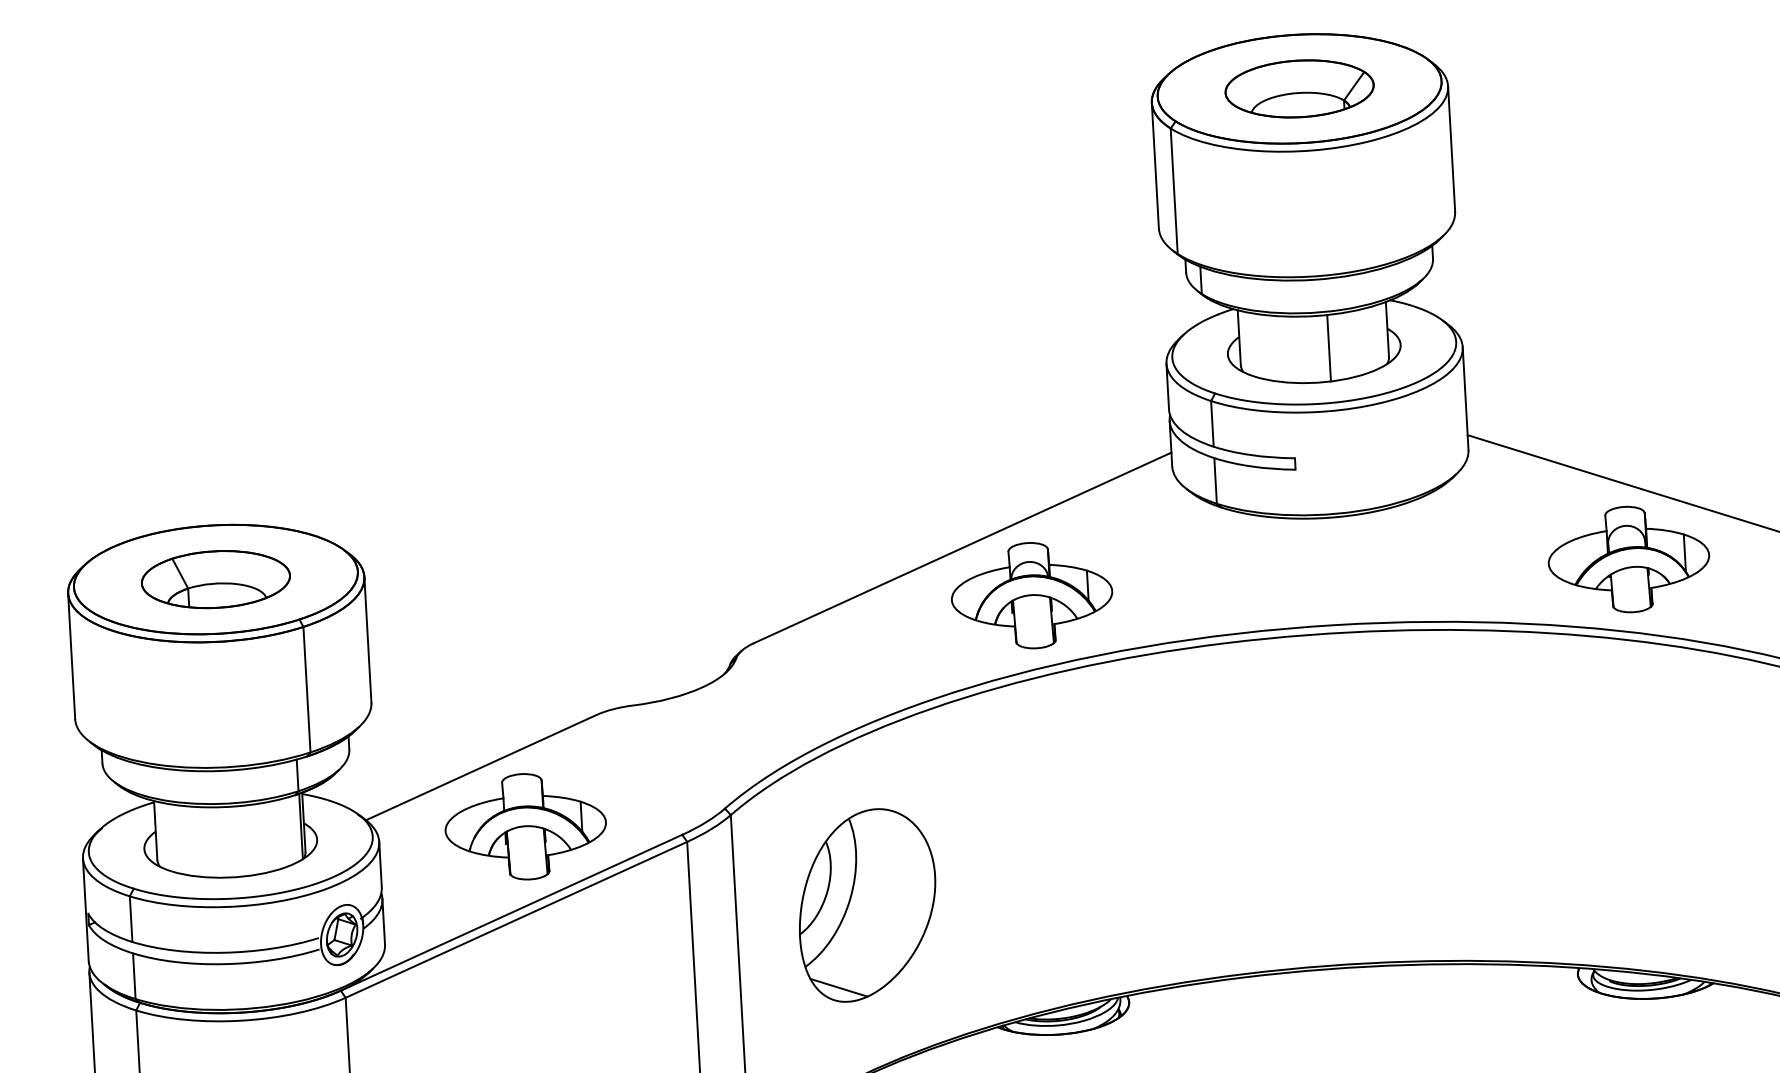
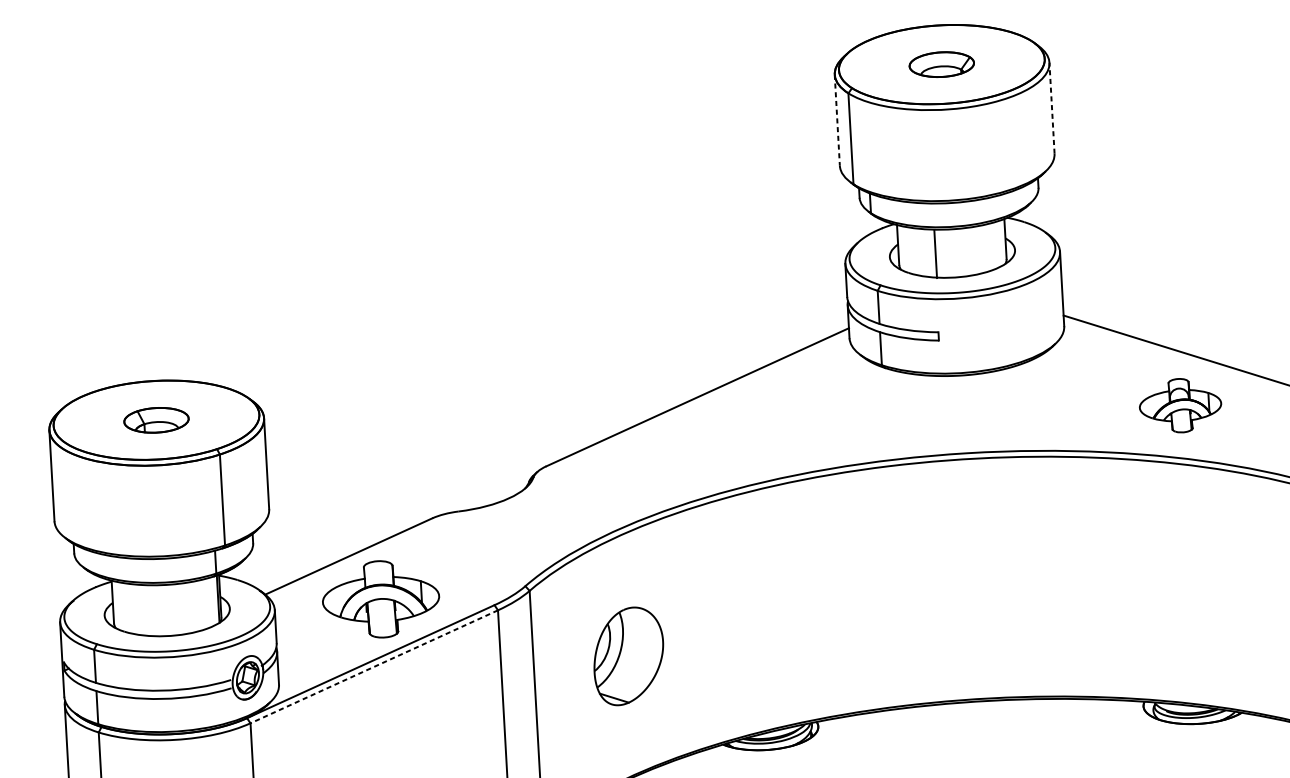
part: (1299, 88) -> (941, 64), size x0.6
line: (1451, 149) -> (1051, 108), solid -> dashed
line: (1155, 165) -> (837, 120), solid -> dashed
line: (1328, 348) -> (935, 254), moved
part: (1628, 559) -> (1180, 405), size x0.7
part: (215, 579) -> (156, 420), size x0.6
part: (1031, 595) -> (747, 431), removed
part: (867, 905) -> (628, 656), size x0.7
line: (516, 919) -> (374, 666), solid -> dashed

